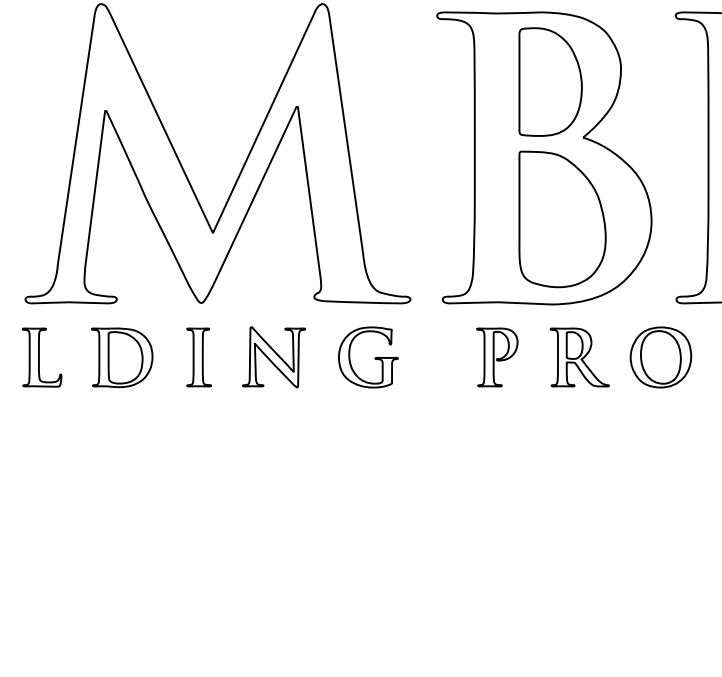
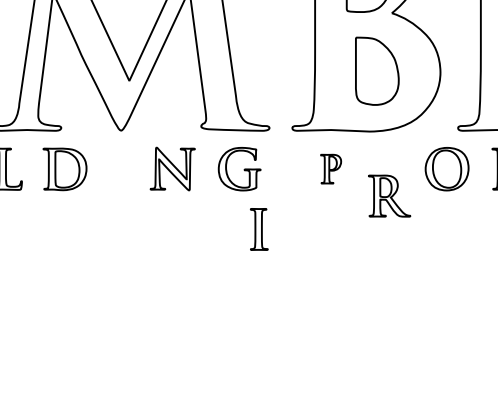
part: (562, 219) -> (377, 71), size x0.7
part: (198, 357) -> (258, 229), moved
part: (497, 357) -> (331, 169), size x0.7
part: (579, 357) -> (389, 196), moved

